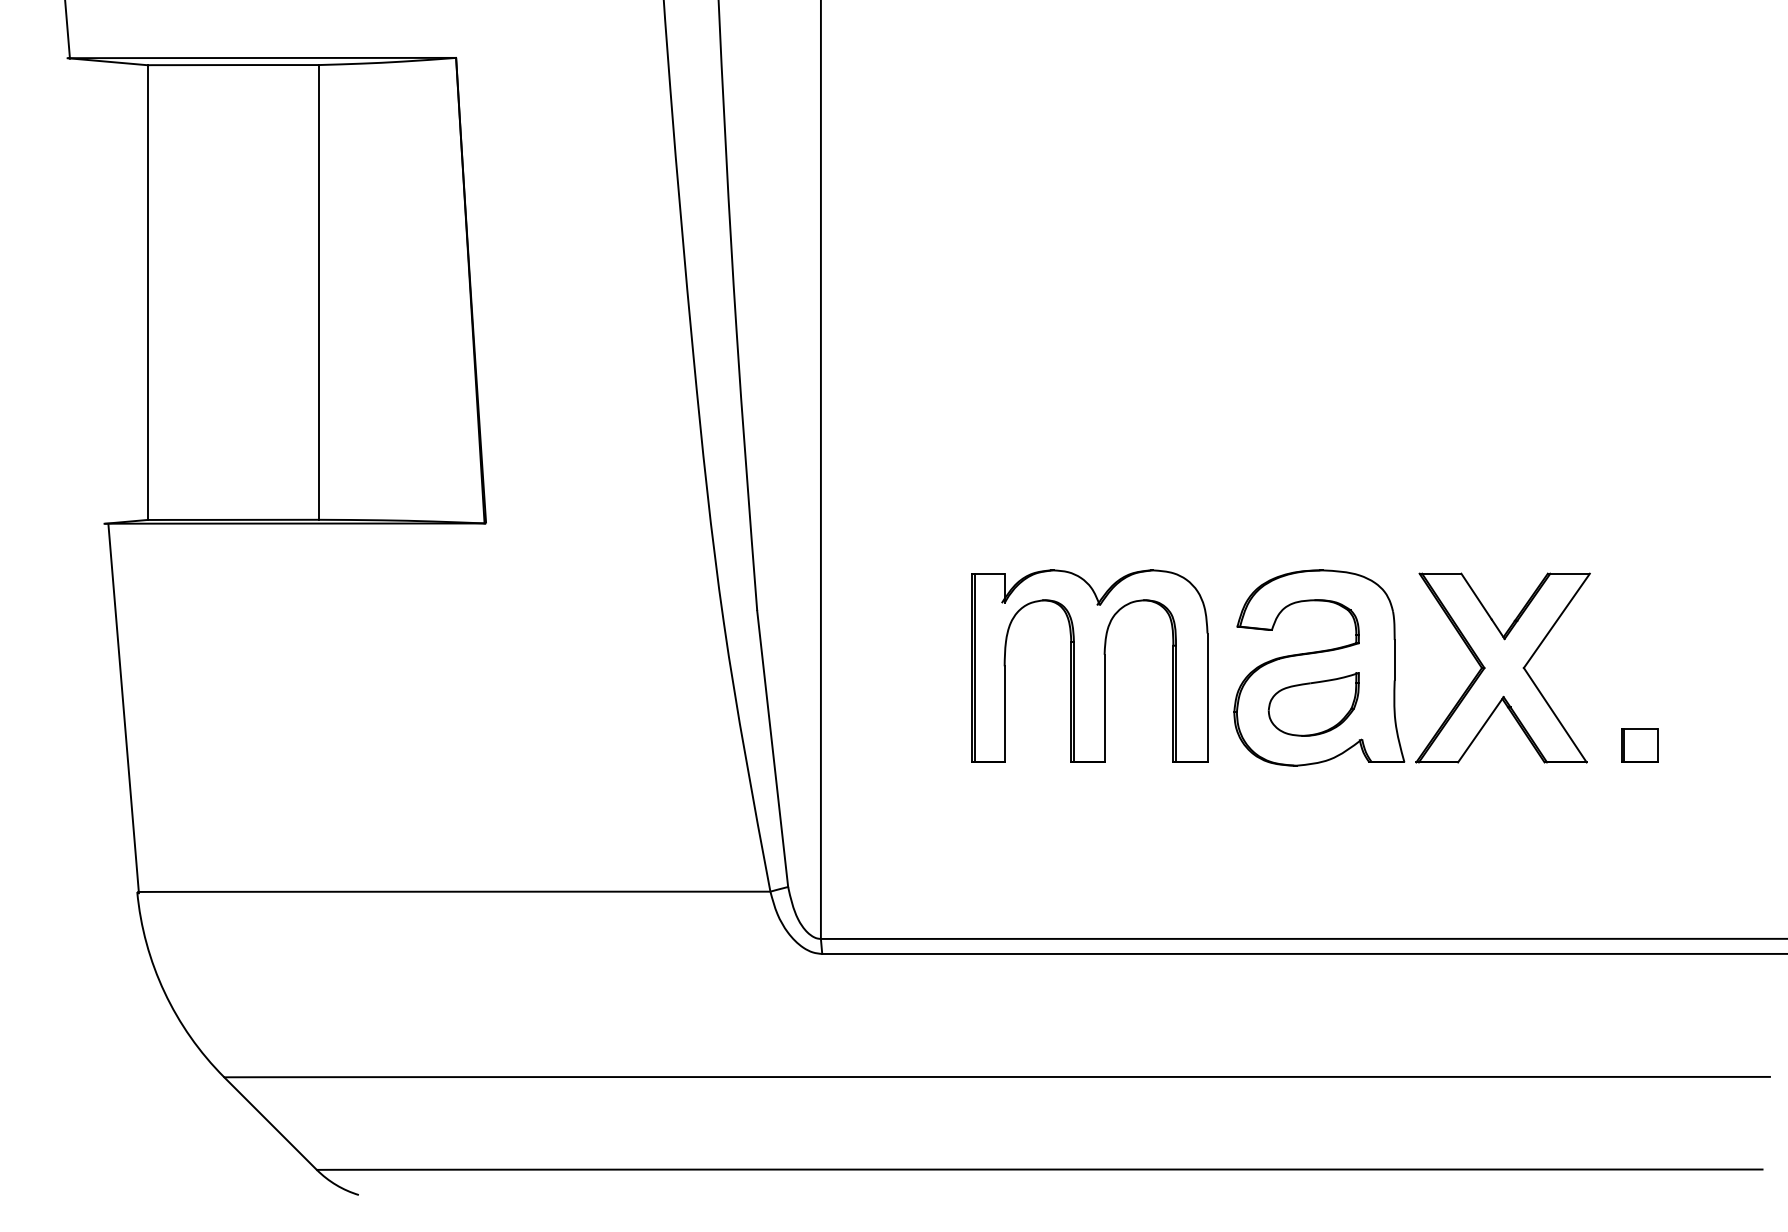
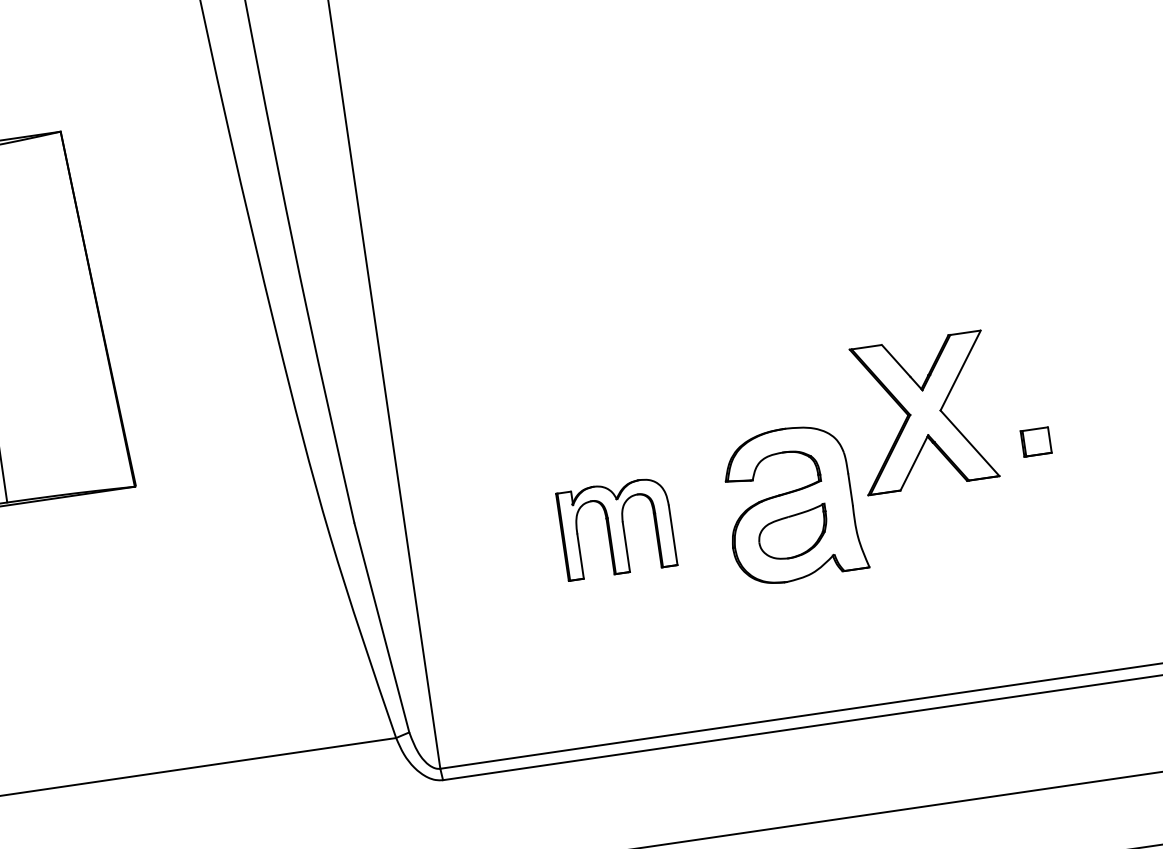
part: (1089, 665) -> (616, 528), size x0.6
part: (1502, 667) -> (924, 412), moved
part: (1639, 745) -> (1035, 441), moved

